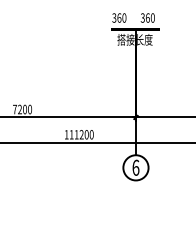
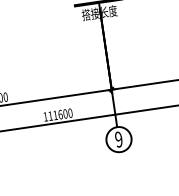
text: (81, 134) -> (60, 114), 111200 -> 111600
text: (135, 167) -> (118, 139), 6 -> 9

